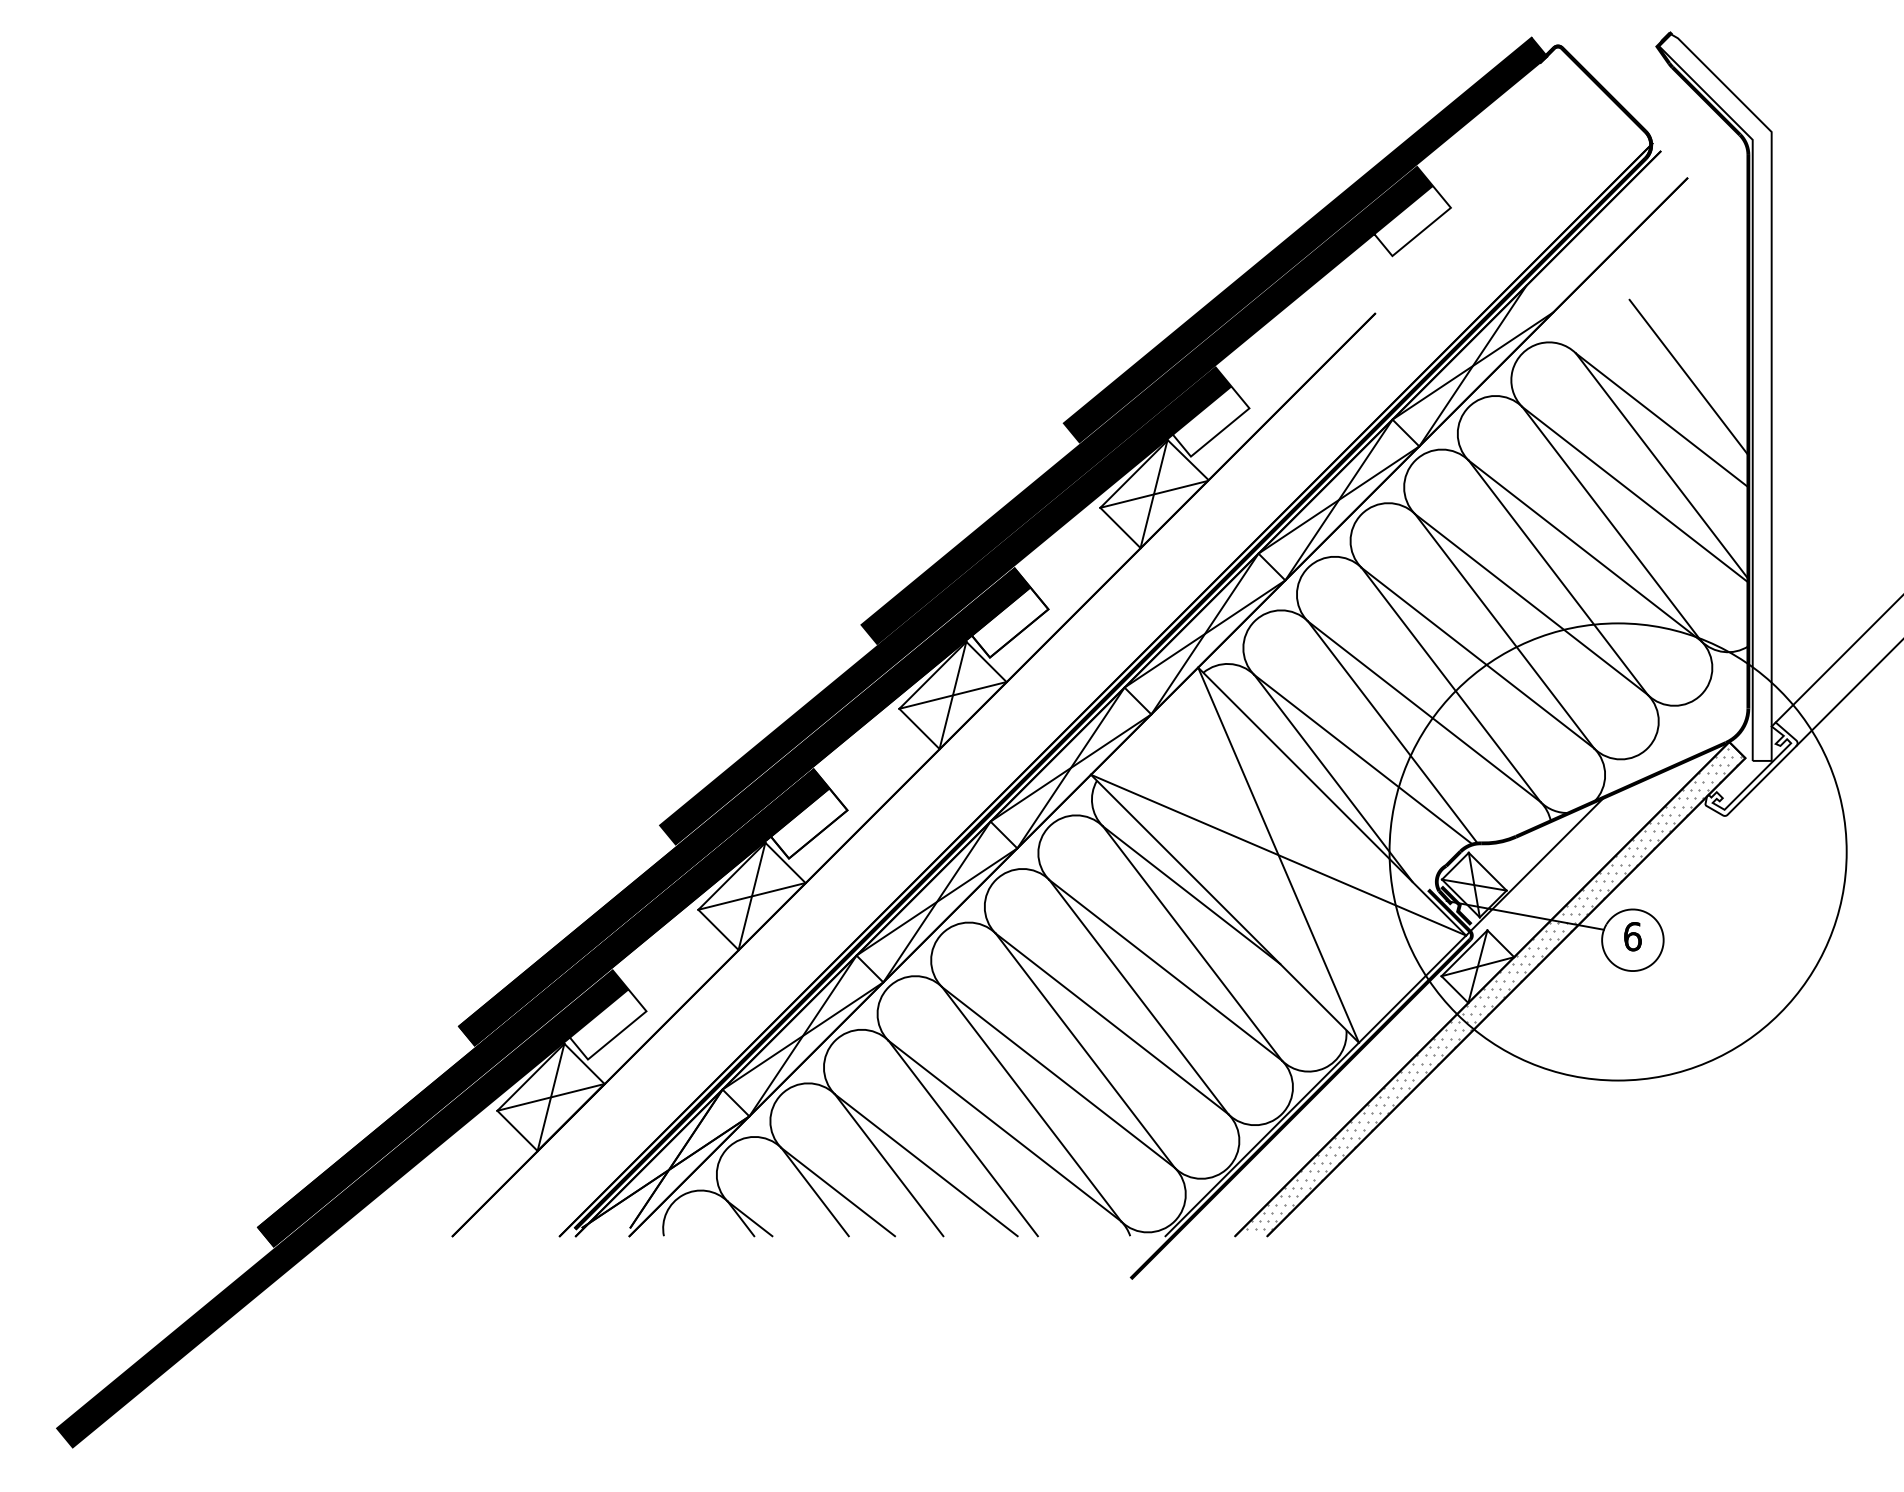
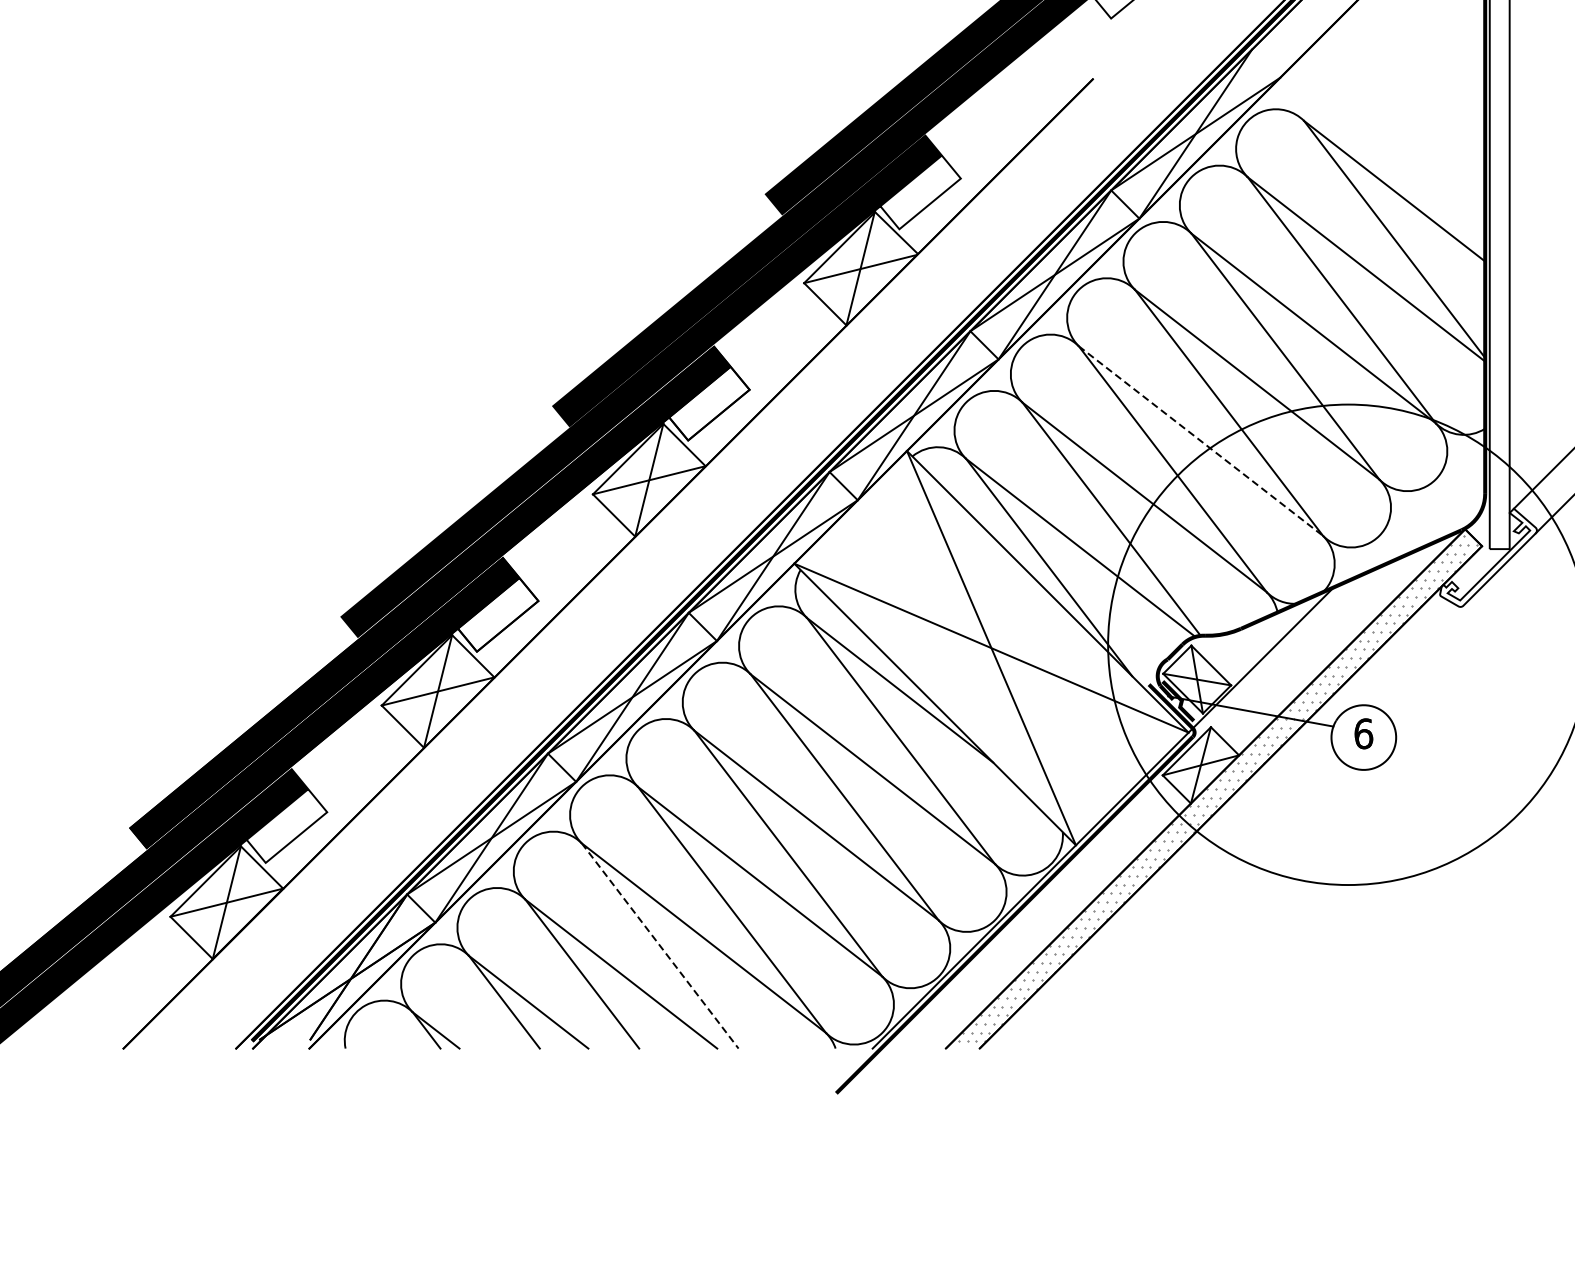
line: (1688, 377) -> (1422, 146), removed
line: (1478, 658) -> (1201, 441), solid -> dashed
line: (963, 1138) -> (660, 945), solid -> dashed

